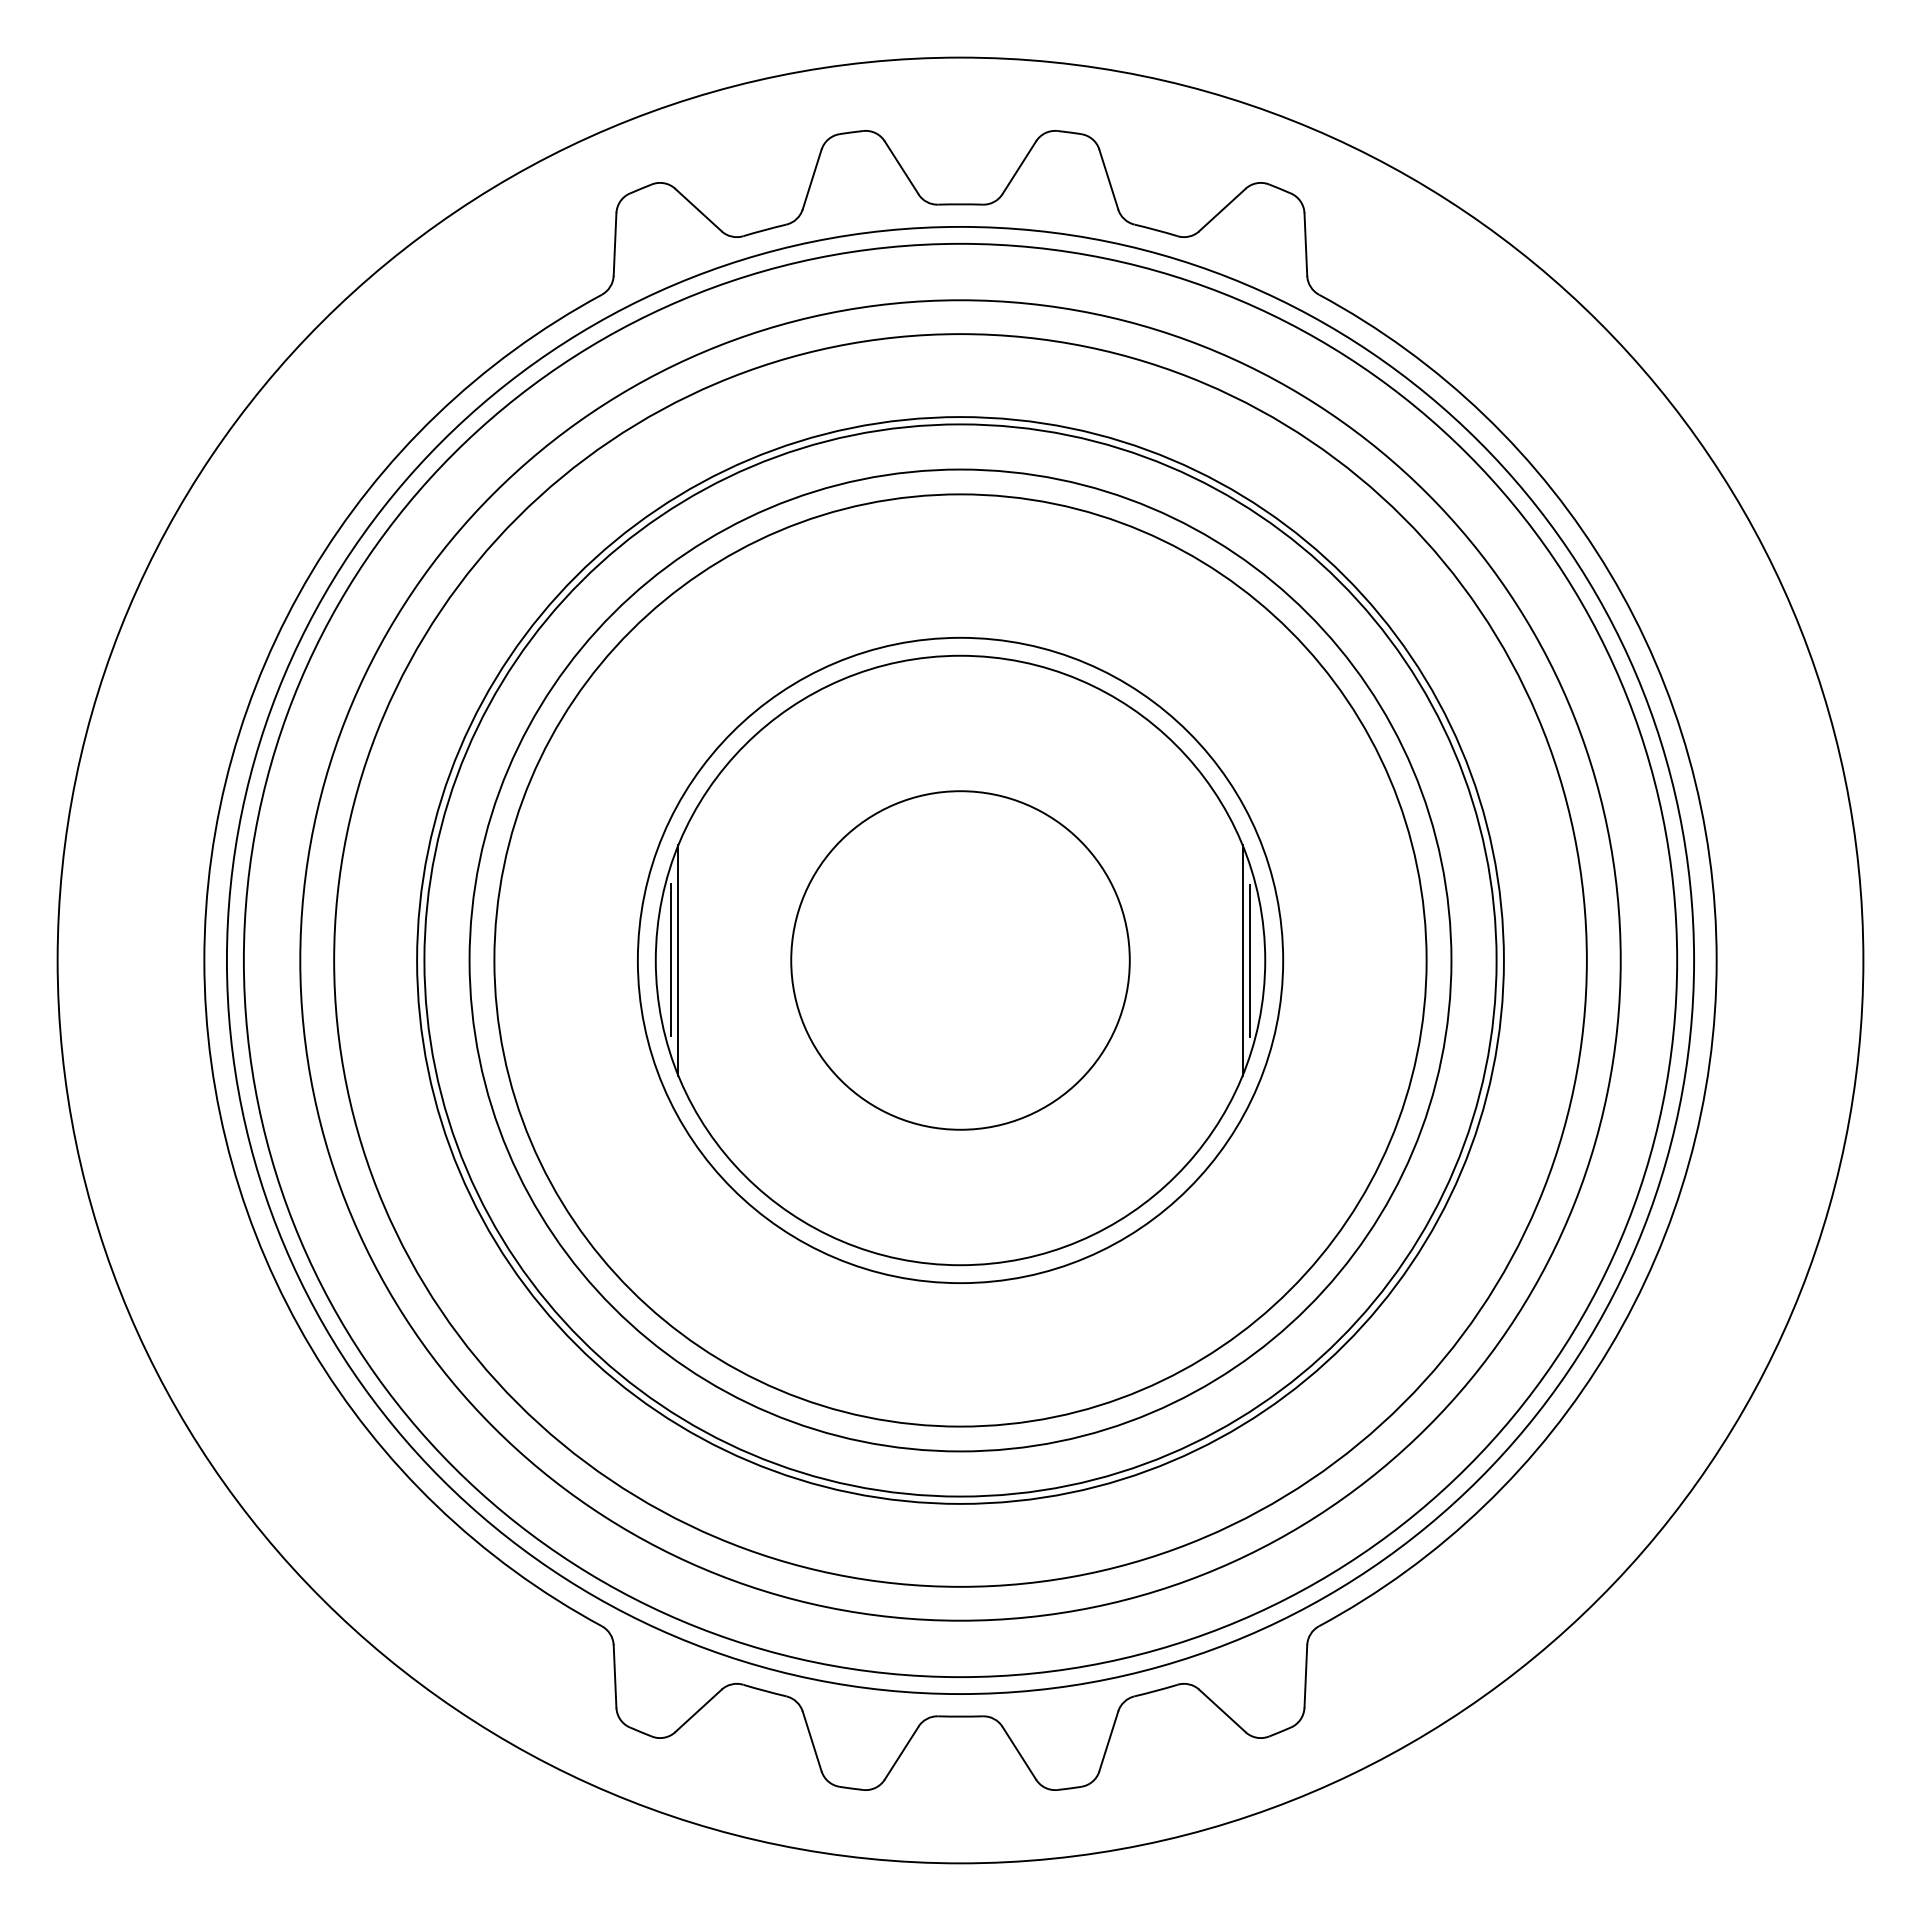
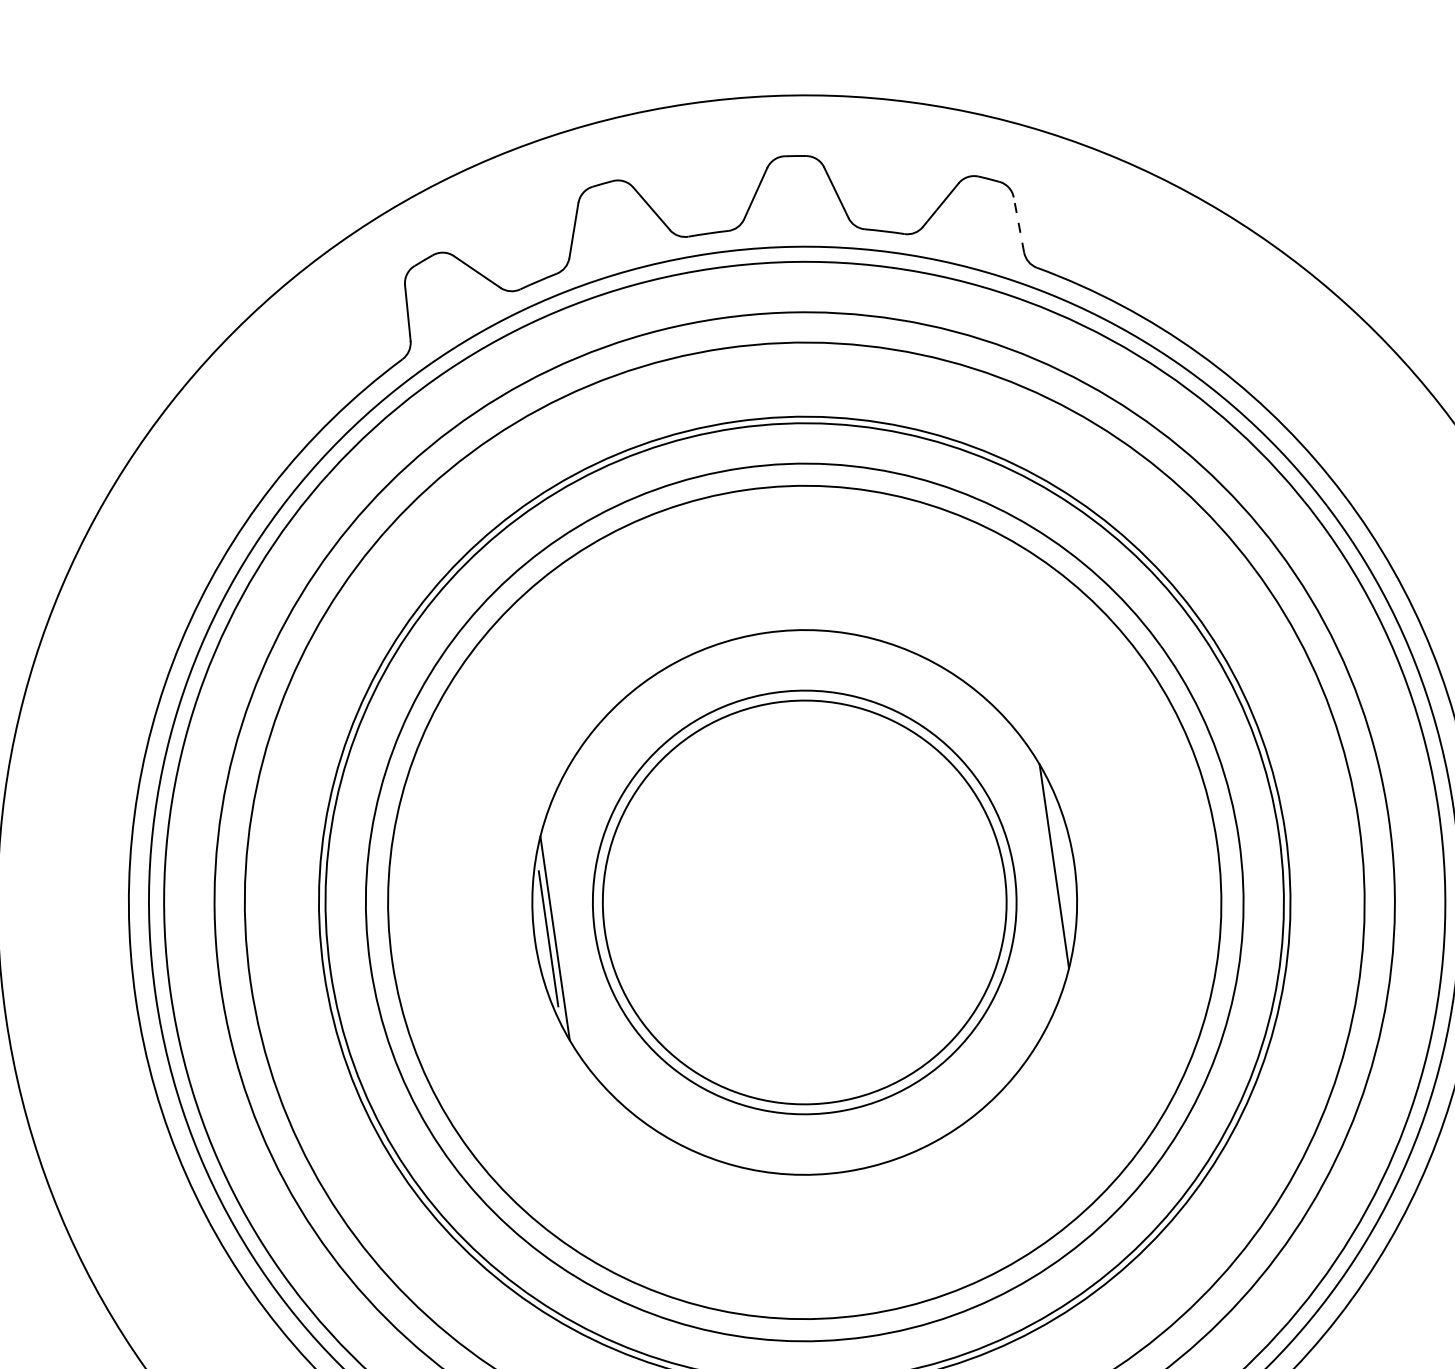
line: (1305, 244) -> (1018, 225), solid -> dashed
circle: (960, 960) -> (804, 902), size x0.7
circle: (960, 960) -> (804, 902), size x1.4
line: (1250, 960) -> (1061, 865), removed

